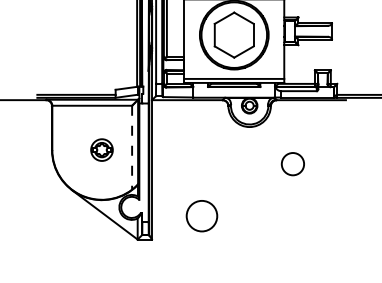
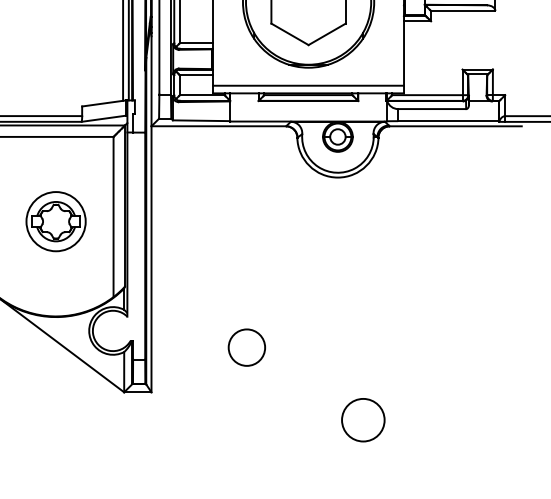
line: (132, 147) -> (114, 216), dashed -> solid
part: (101, 149) -> (55, 220), size x1.43
circle: (292, 164) -> (362, 420), moved
circle: (201, 215) -> (246, 346), size x0.62

